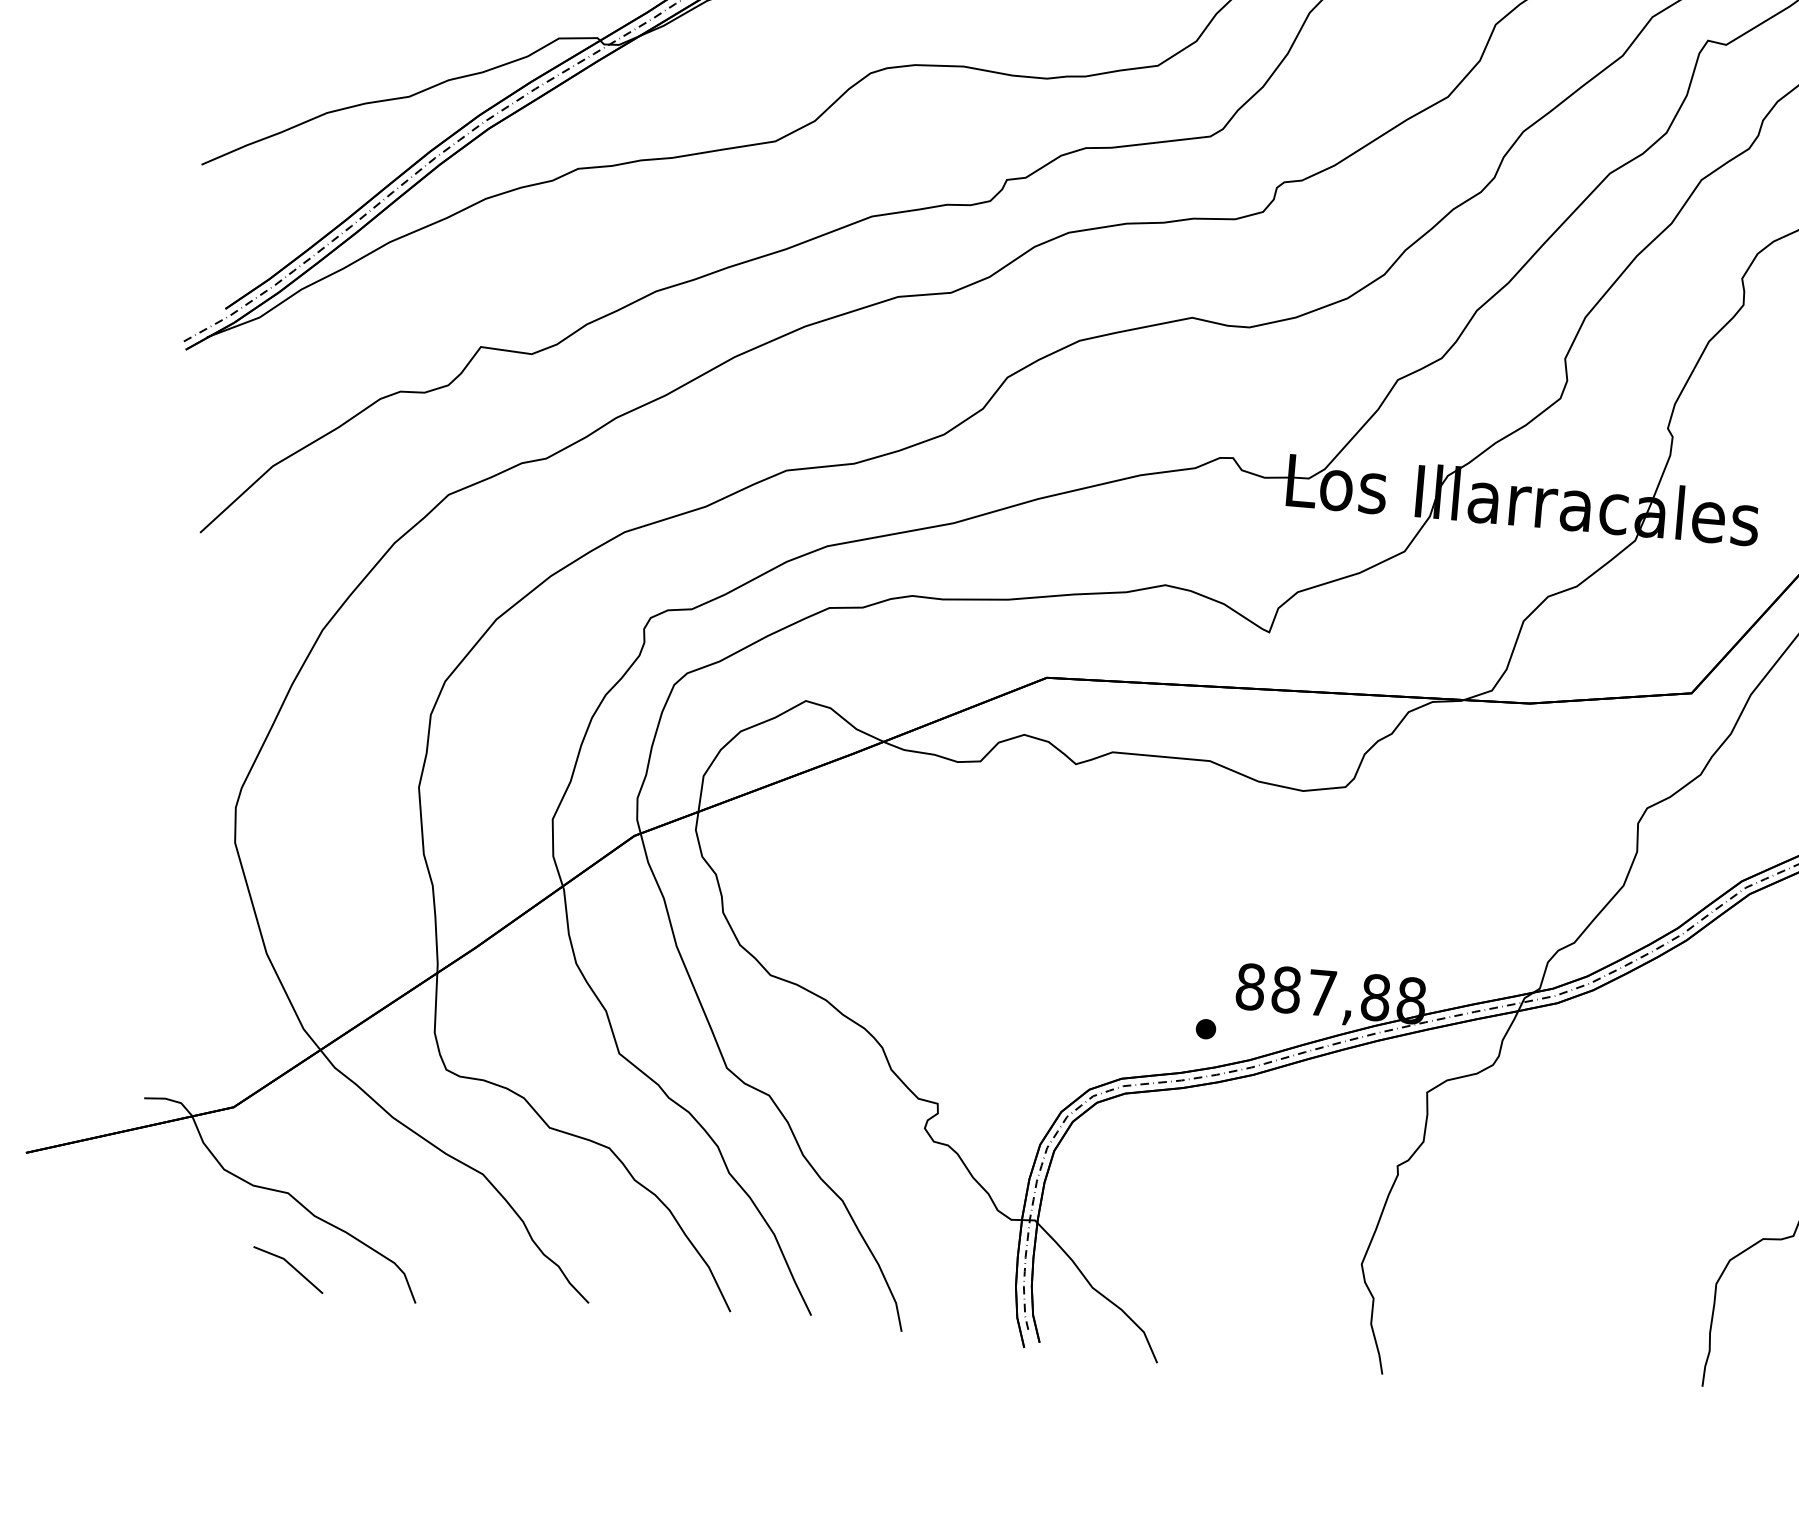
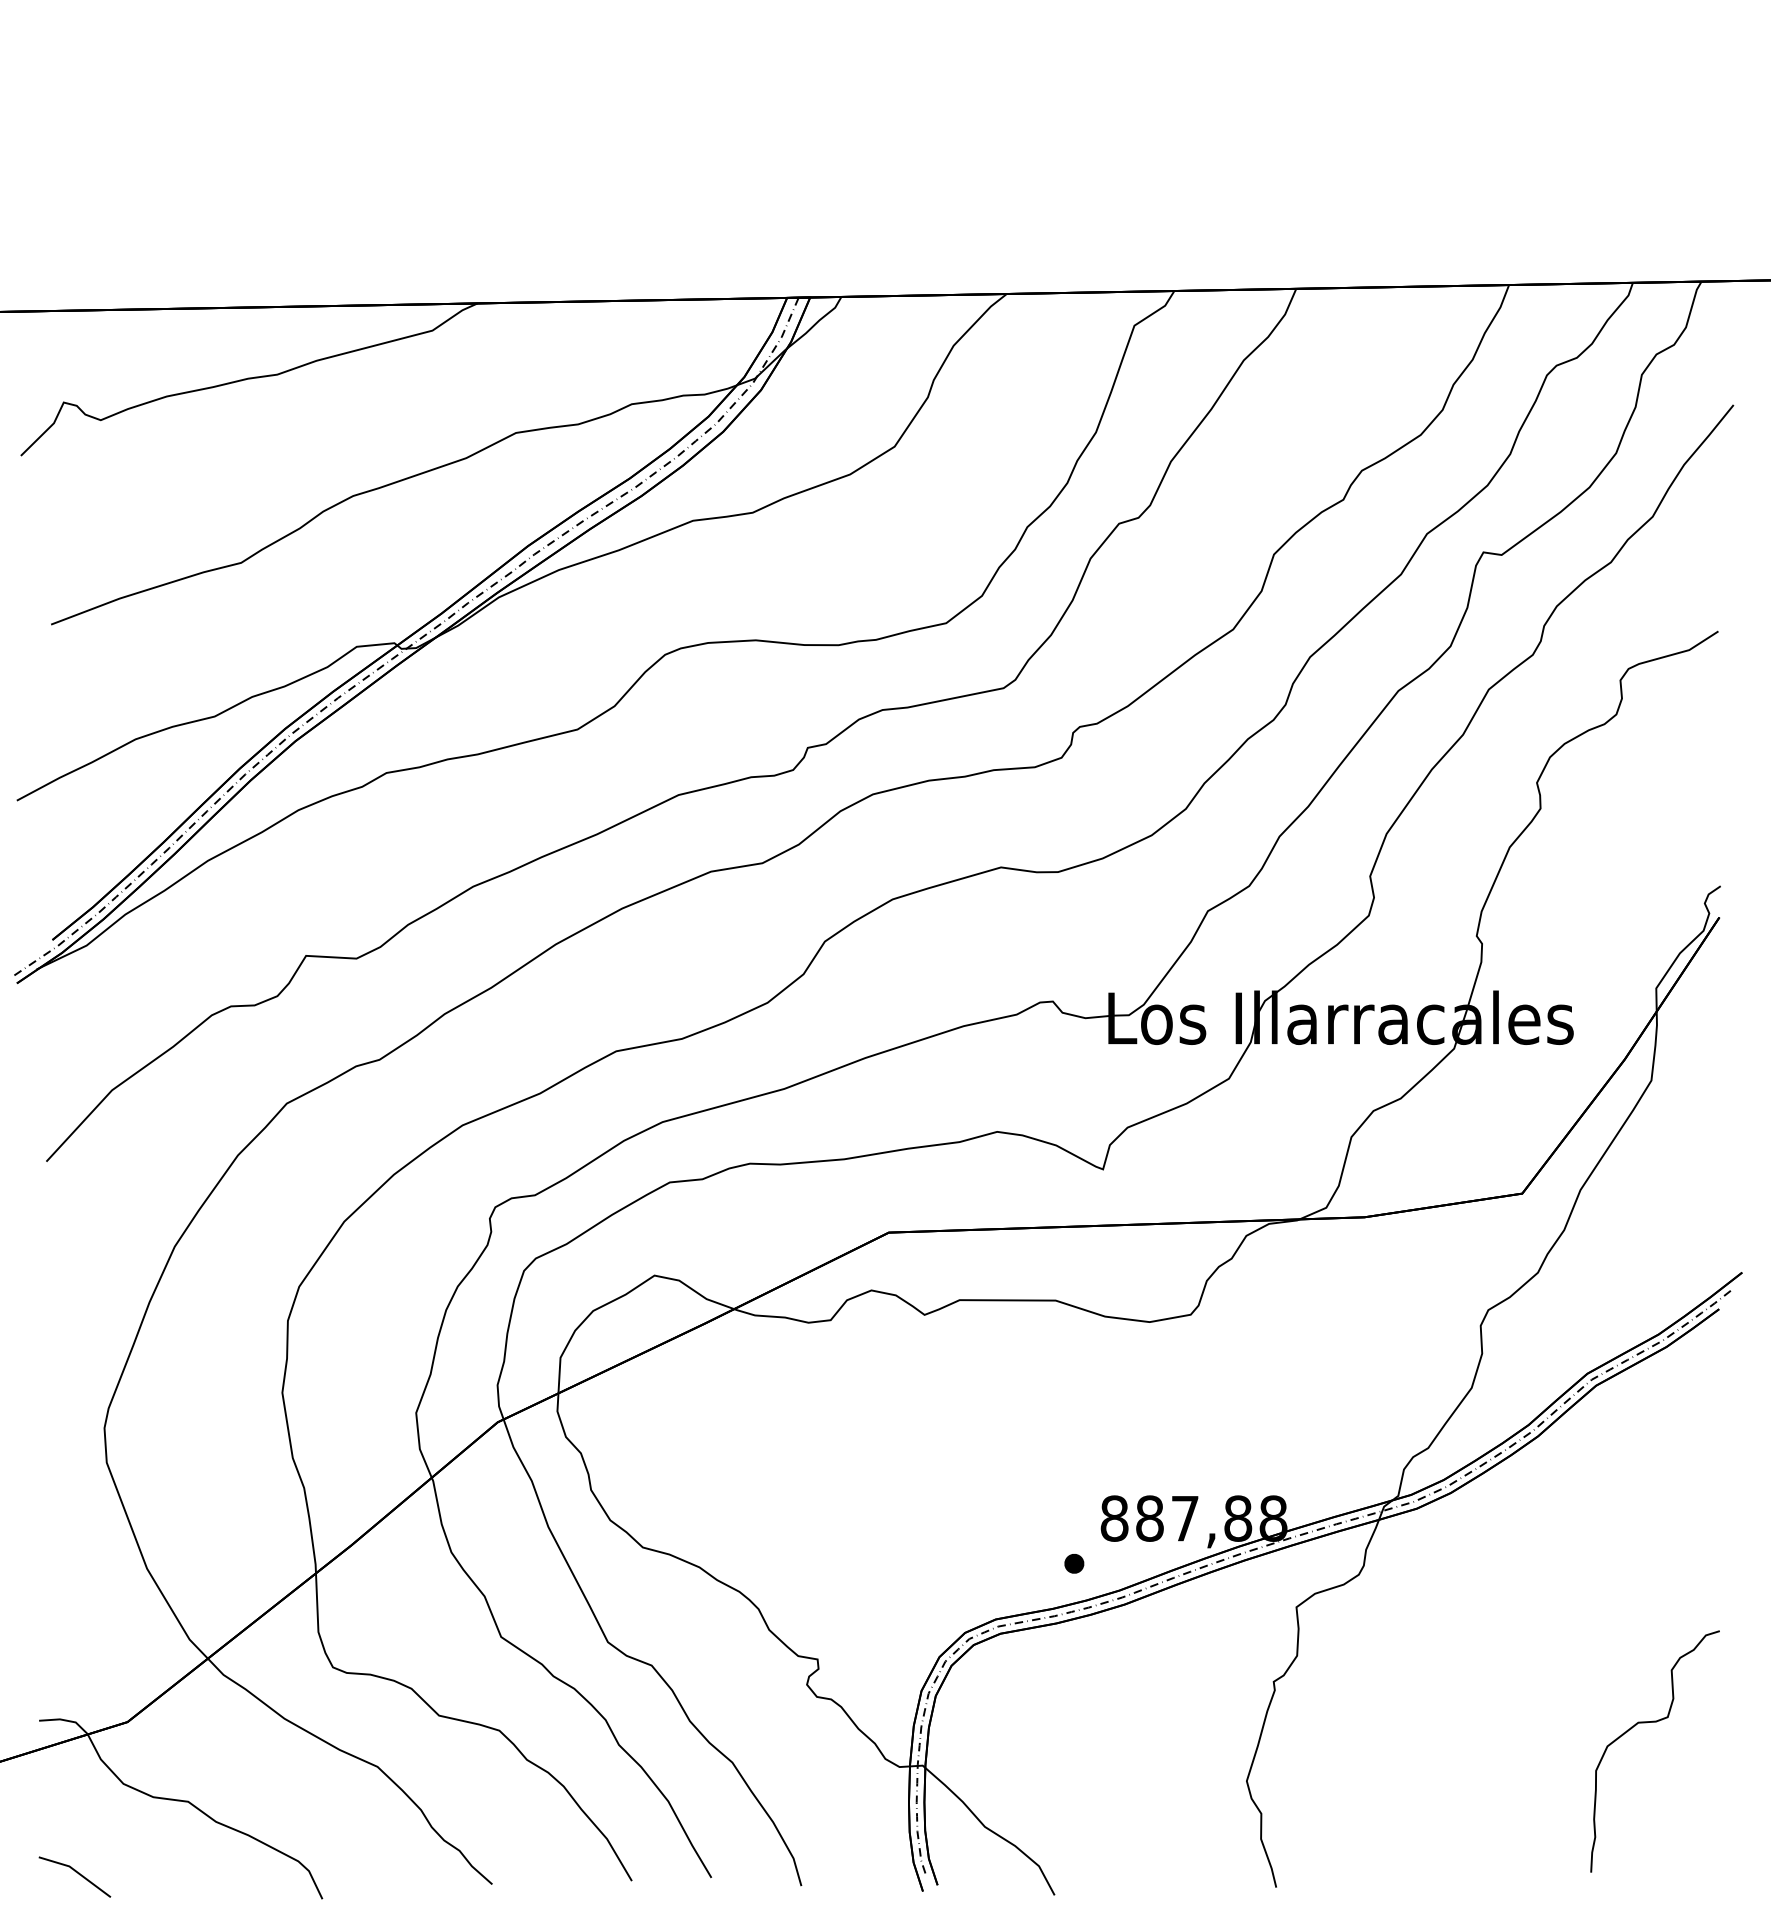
line: (289, 1265) -> (75, 1872), moved

